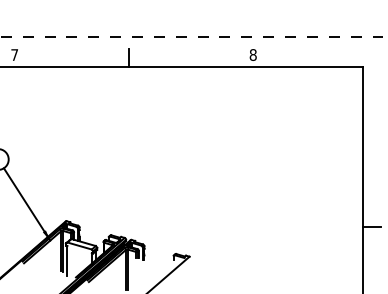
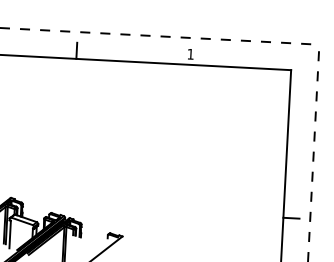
text: (252, 54) -> (190, 53), 8 -> 1

